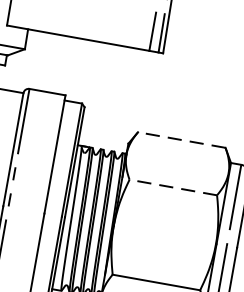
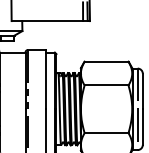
line: (181, 139) -> (106, 61), dashed -> solid
line: (173, 187) -> (106, 85), dashed -> solid

